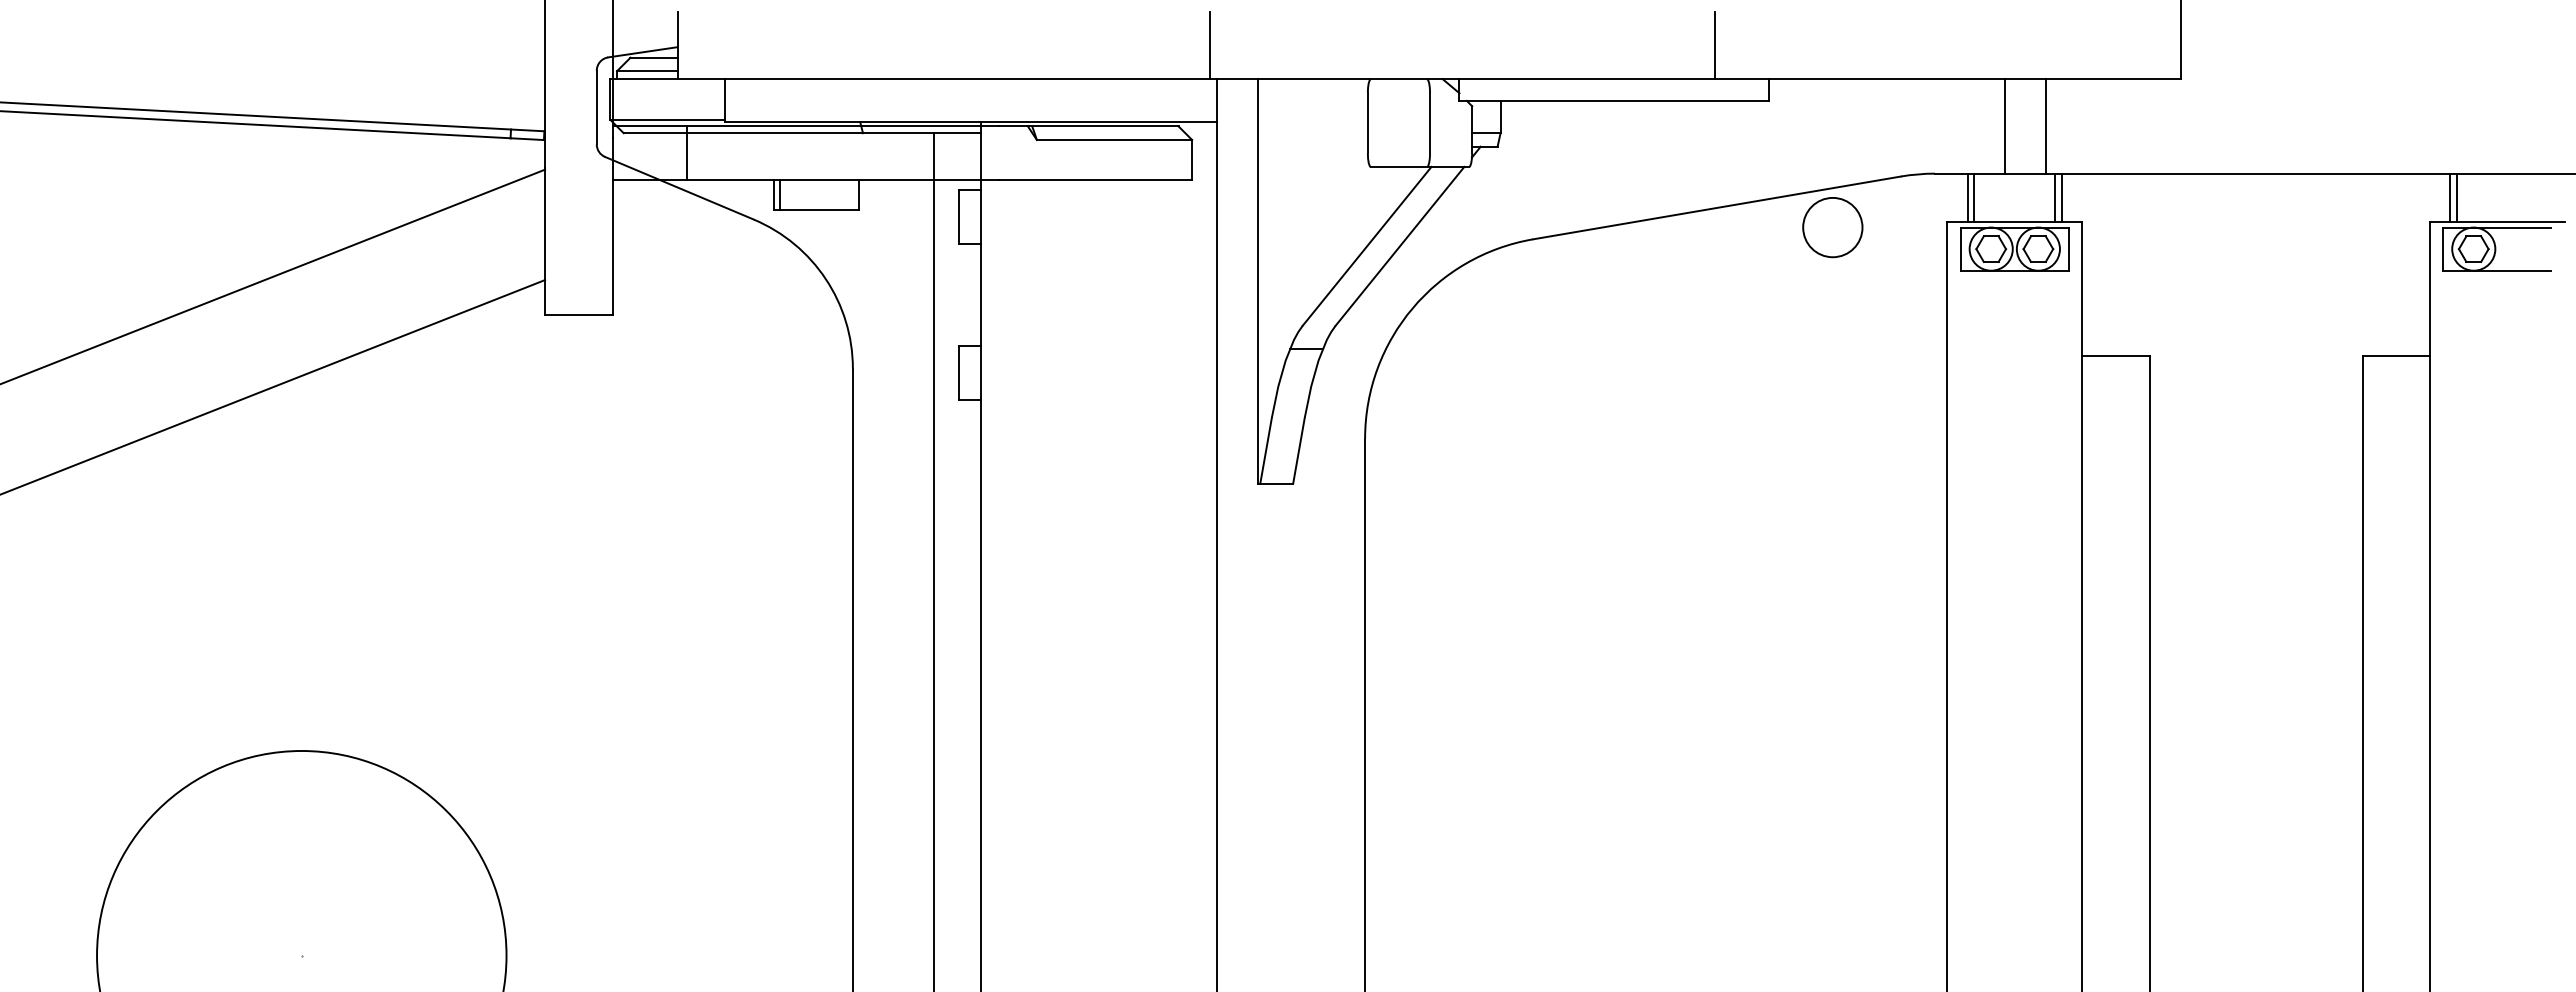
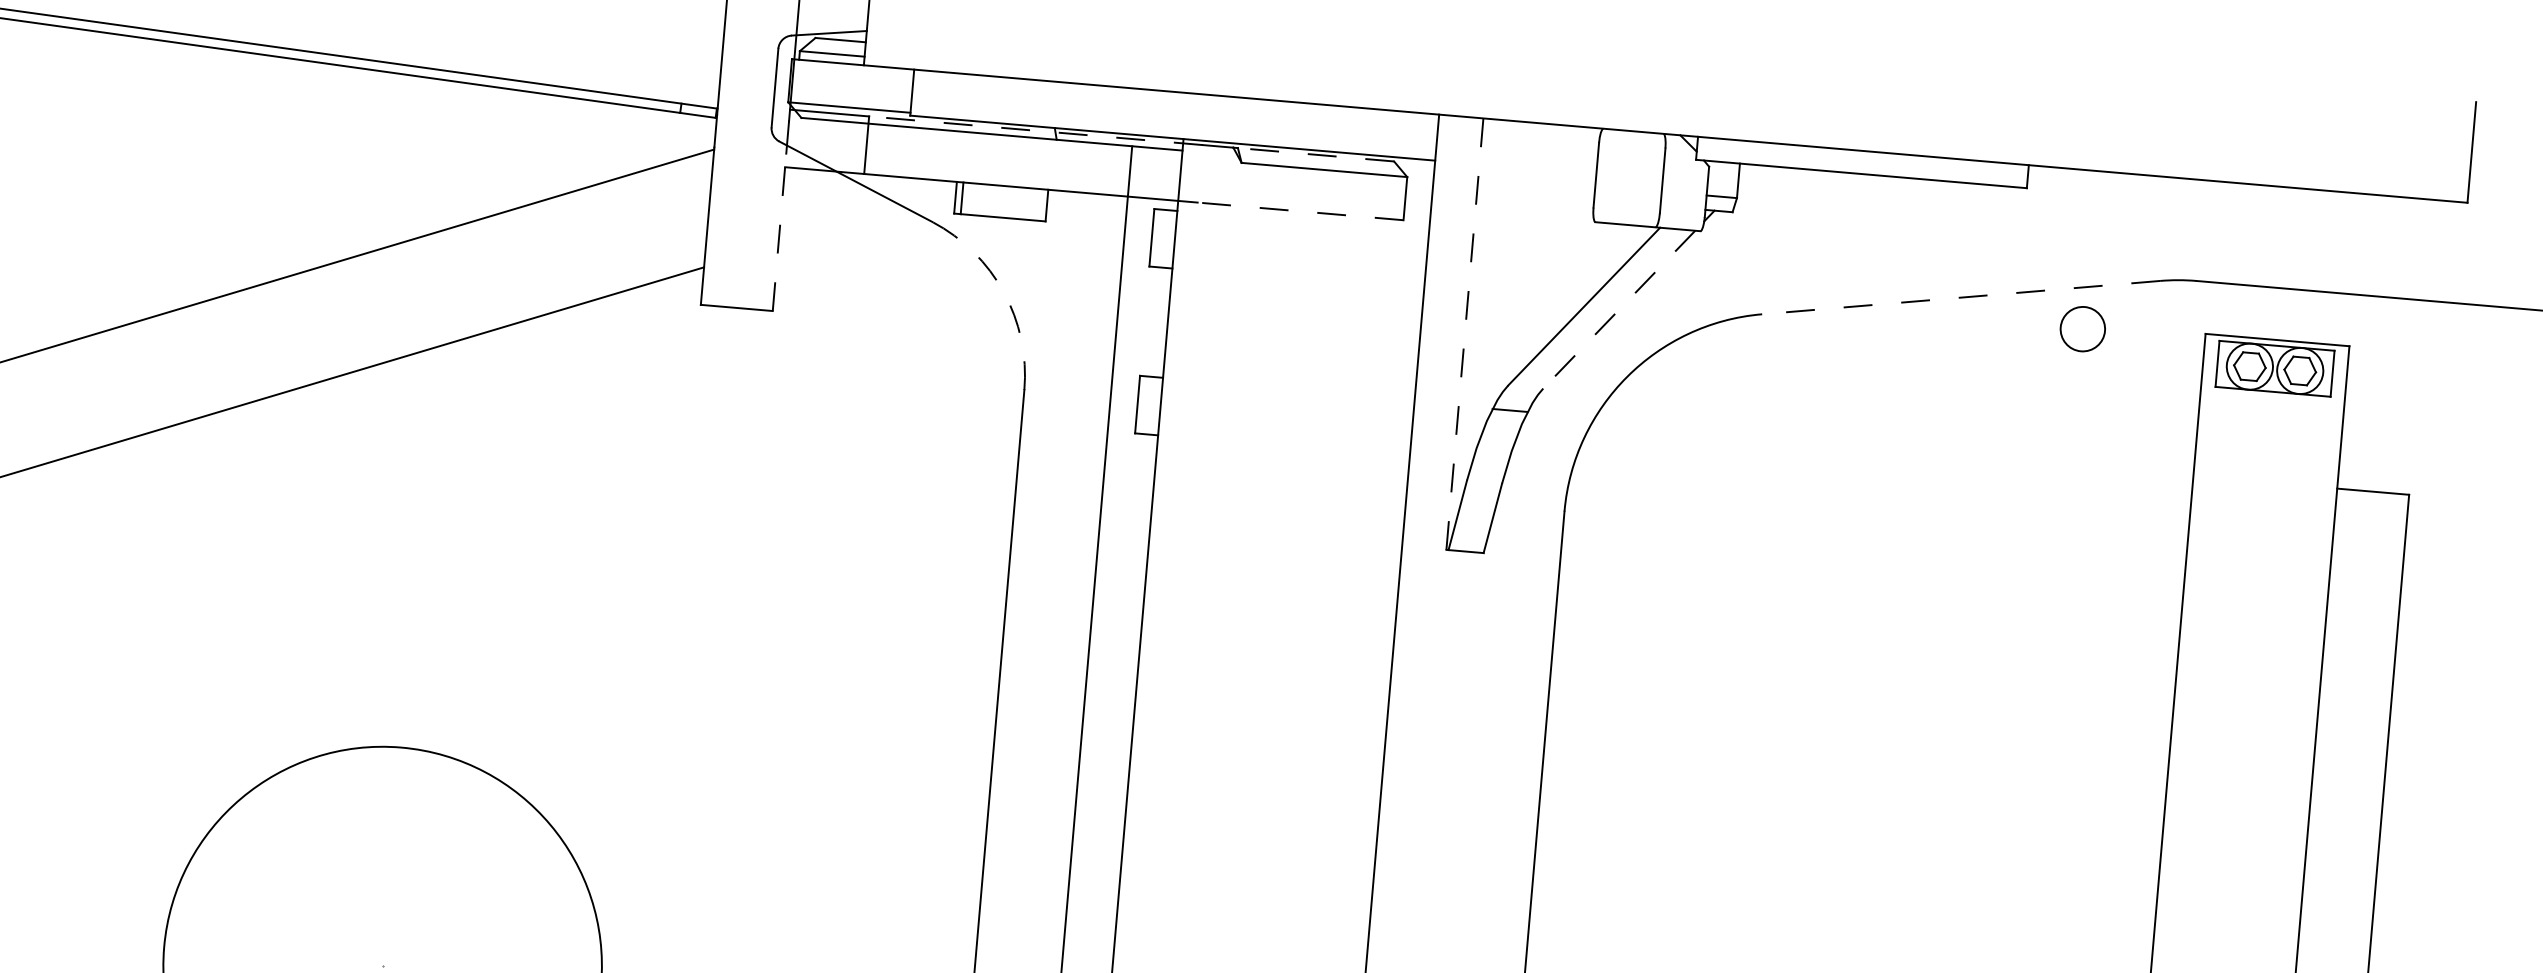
line: (1210, 45) -> (1435, 77), removed
line: (1714, 45) -> (1973, 124), removed
line: (842, 126) -> (1035, 130), solid -> dashed
line: (1104, 126) -> (1314, 154), solid -> dashed
line: (2005, 126) -> (2276, 237), removed
line: (2045, 126) -> (2319, 240), removed
line: (1095, 180) -> (1300, 211), solid -> dashed
line: (1967, 197) -> (2229, 309), removed
line: (1974, 197) -> (2236, 310), removed
line: (2055, 197) -> (2323, 317), removed
line: (2061, 197) -> (2329, 317), removed
line: (1716, 208) -> (1960, 298), solid -> dashed
circle: (1832, 227) -> (2082, 329), size x0.7
line: (612, 241) -> (779, 232), solid -> dashed
line: (1399, 246) -> (1618, 309), solid -> dashed
arc: (825, 279) -> (1003, 292), solid -> dashed
line: (1258, 282) -> (1465, 335), solid -> dashed

